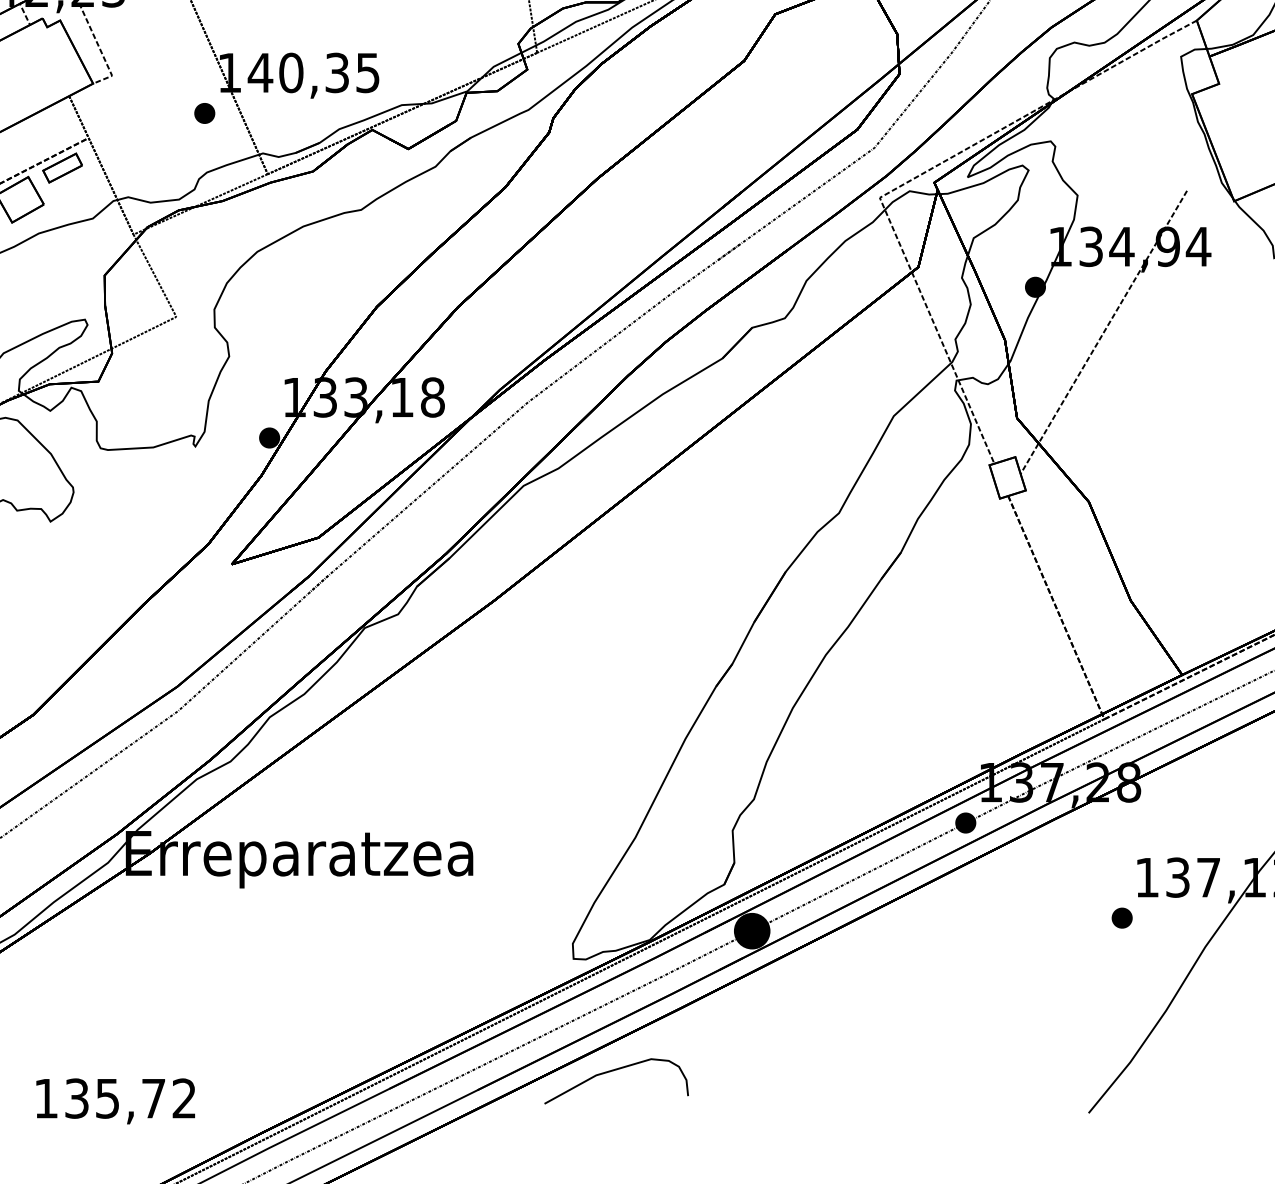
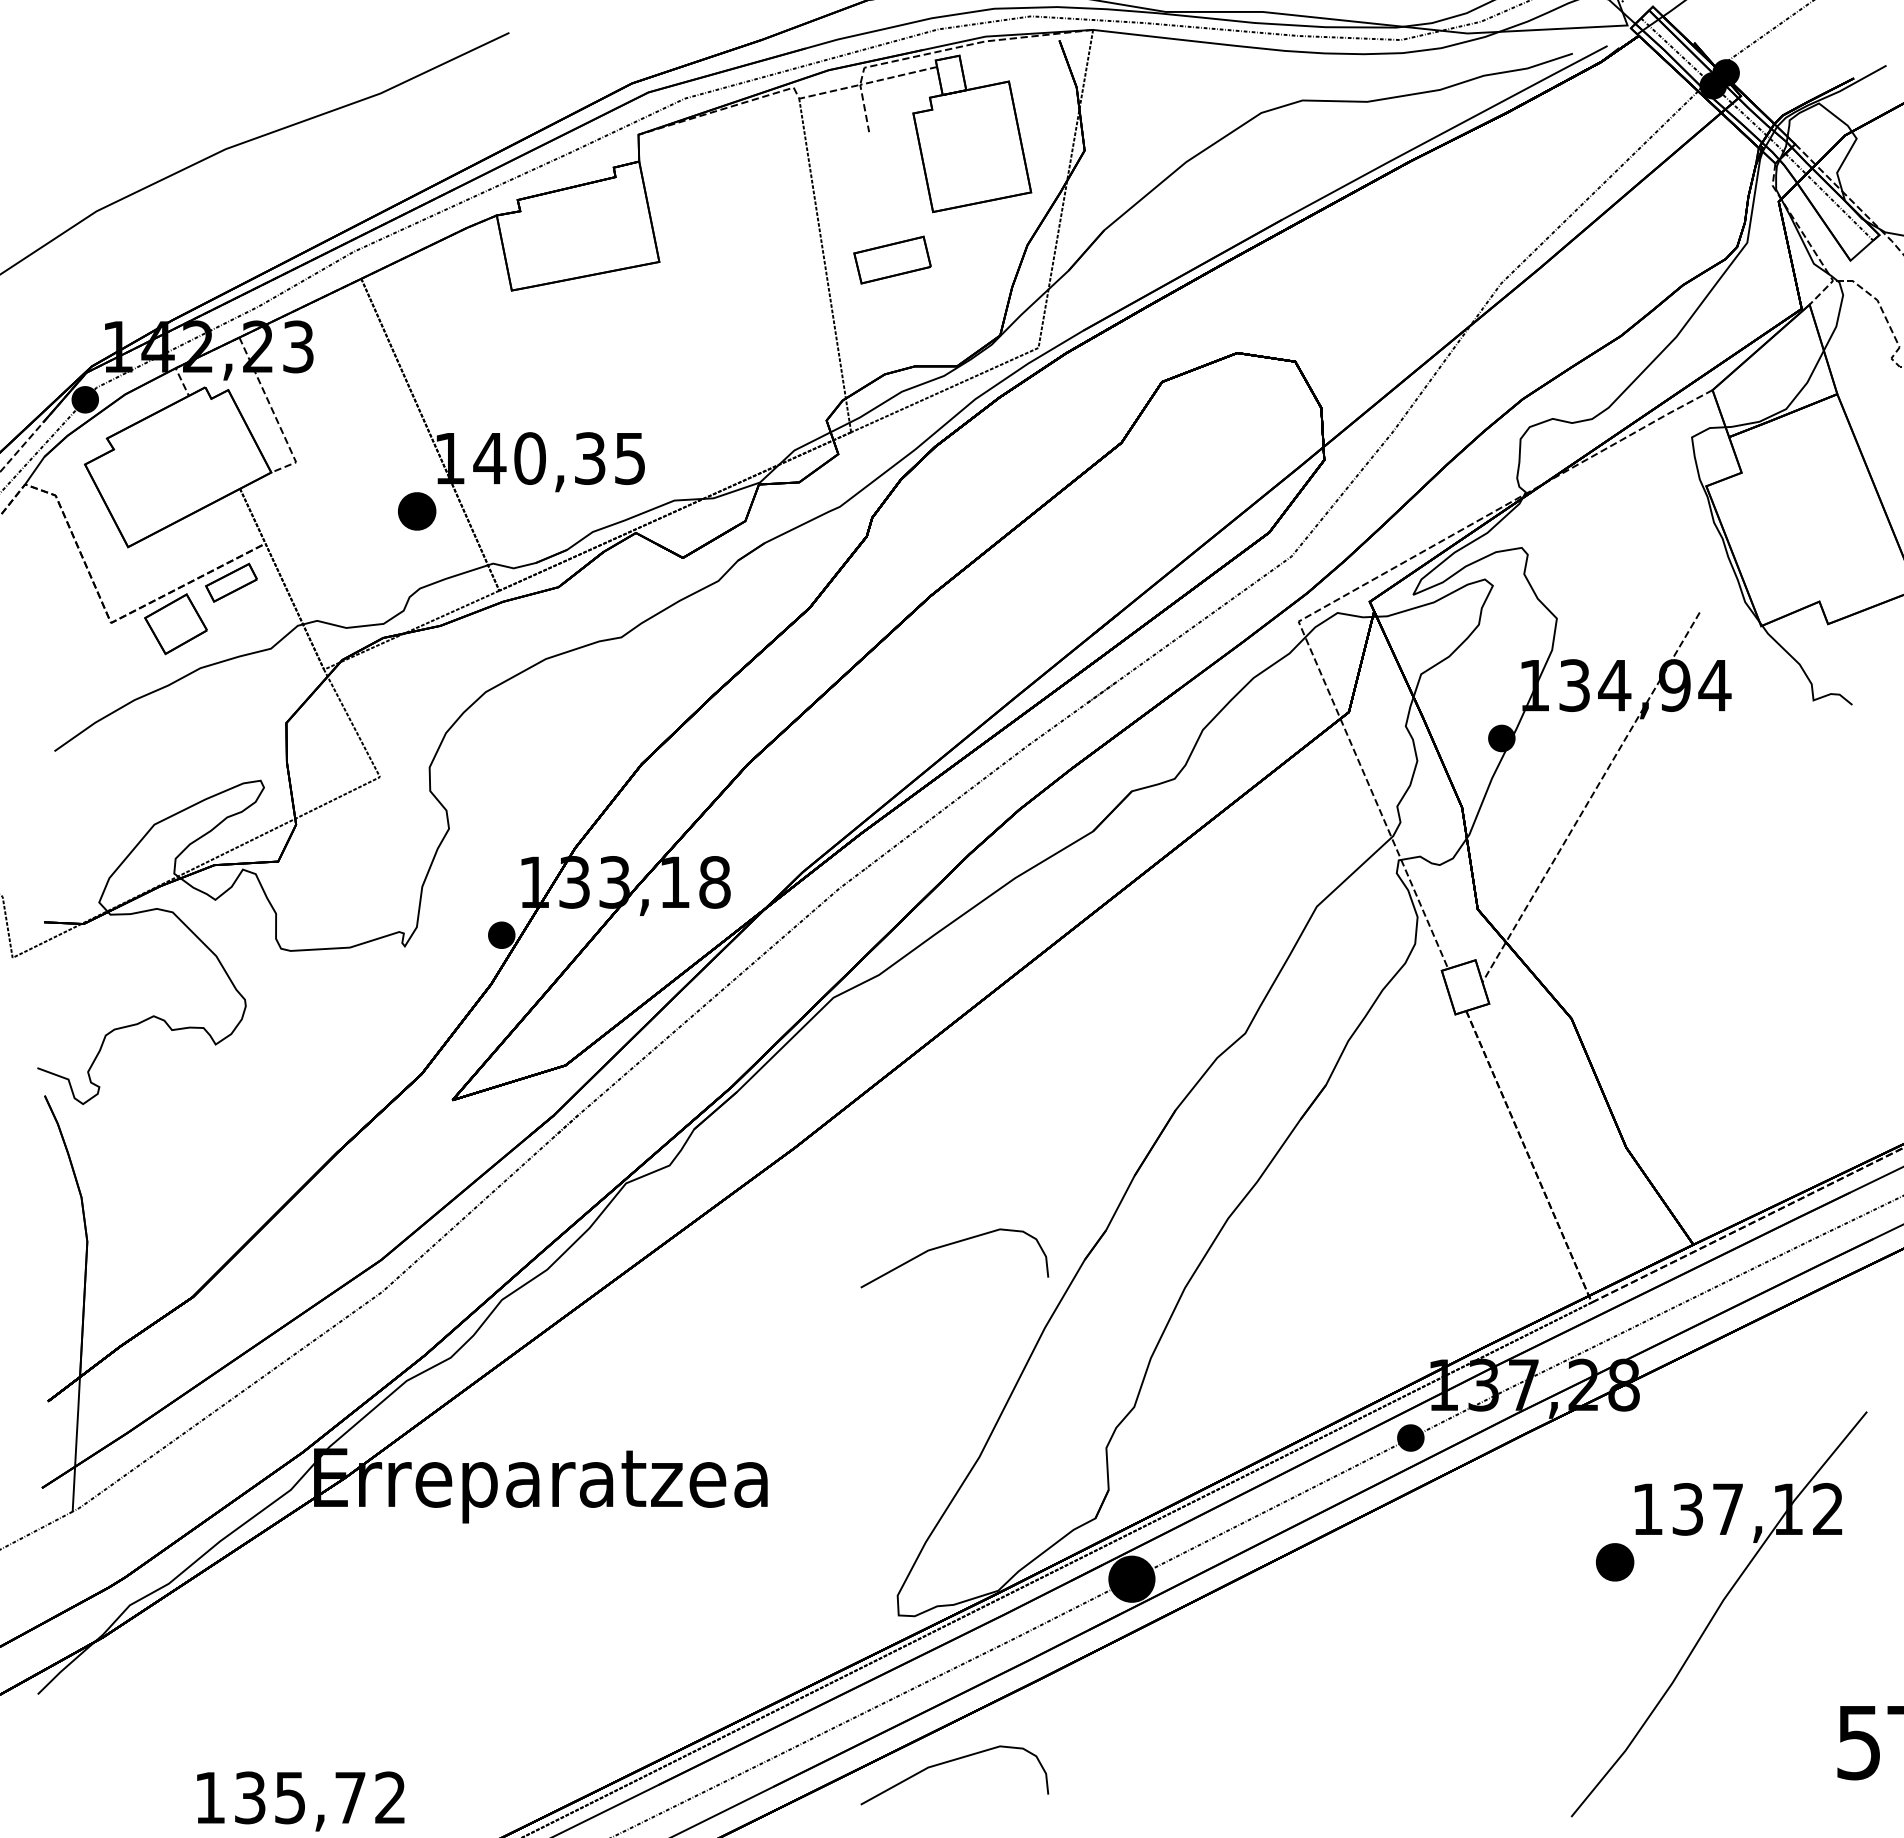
part: (204, 113) -> (416, 511), size x1.4
curve: (612, 675) -> (949, 1245), added
part: (1121, 917) -> (1614, 1561), size x1.4

